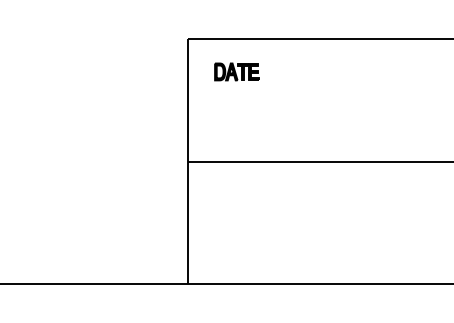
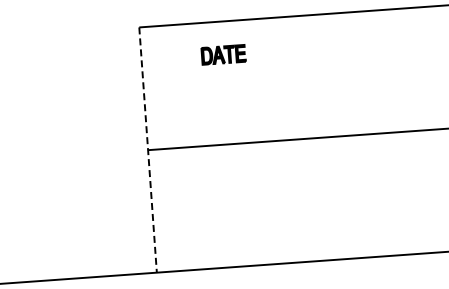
part: (236, 71) -> (223, 54), moved
line: (187, 161) -> (148, 150), solid -> dashed

